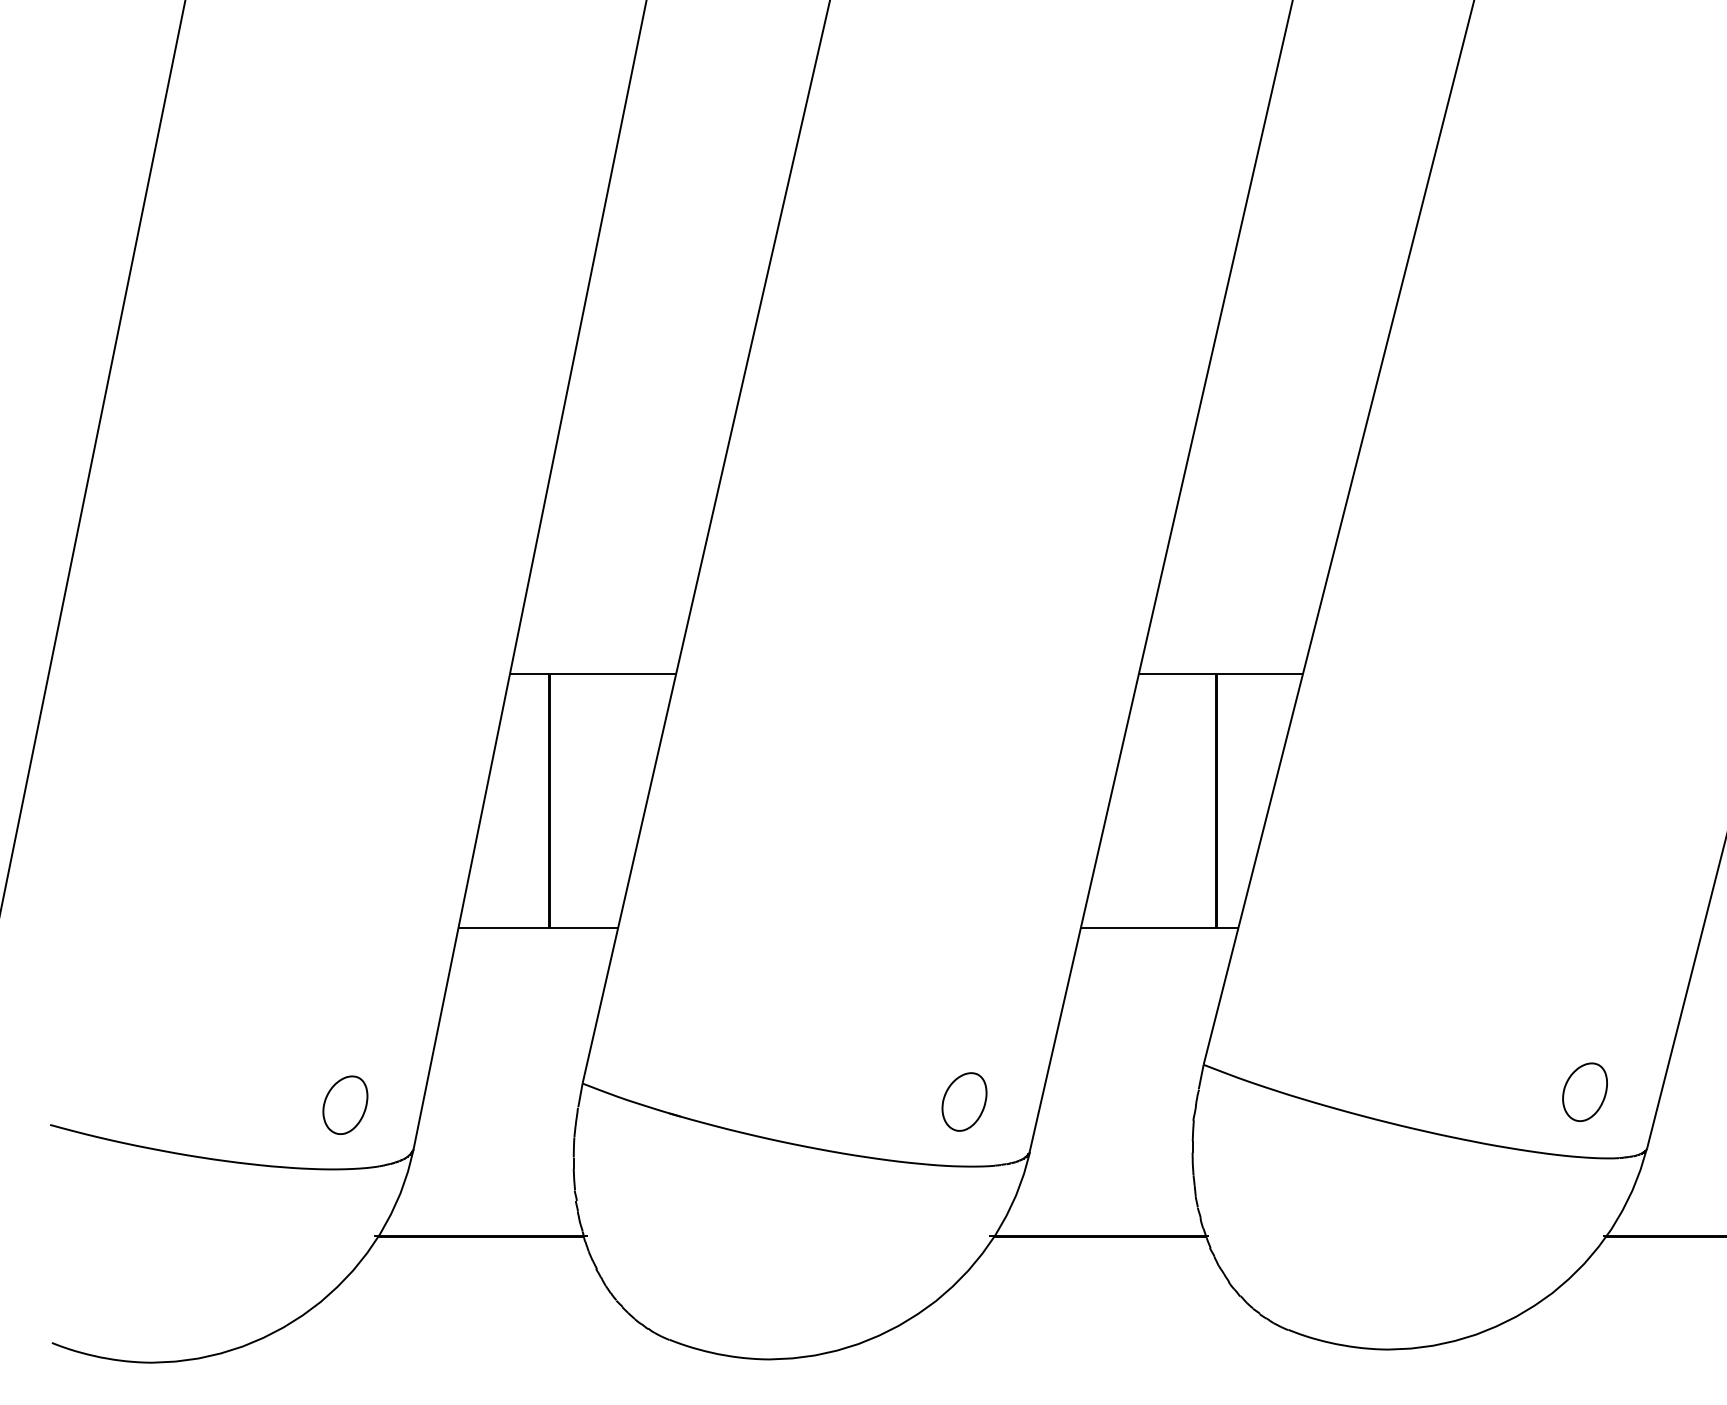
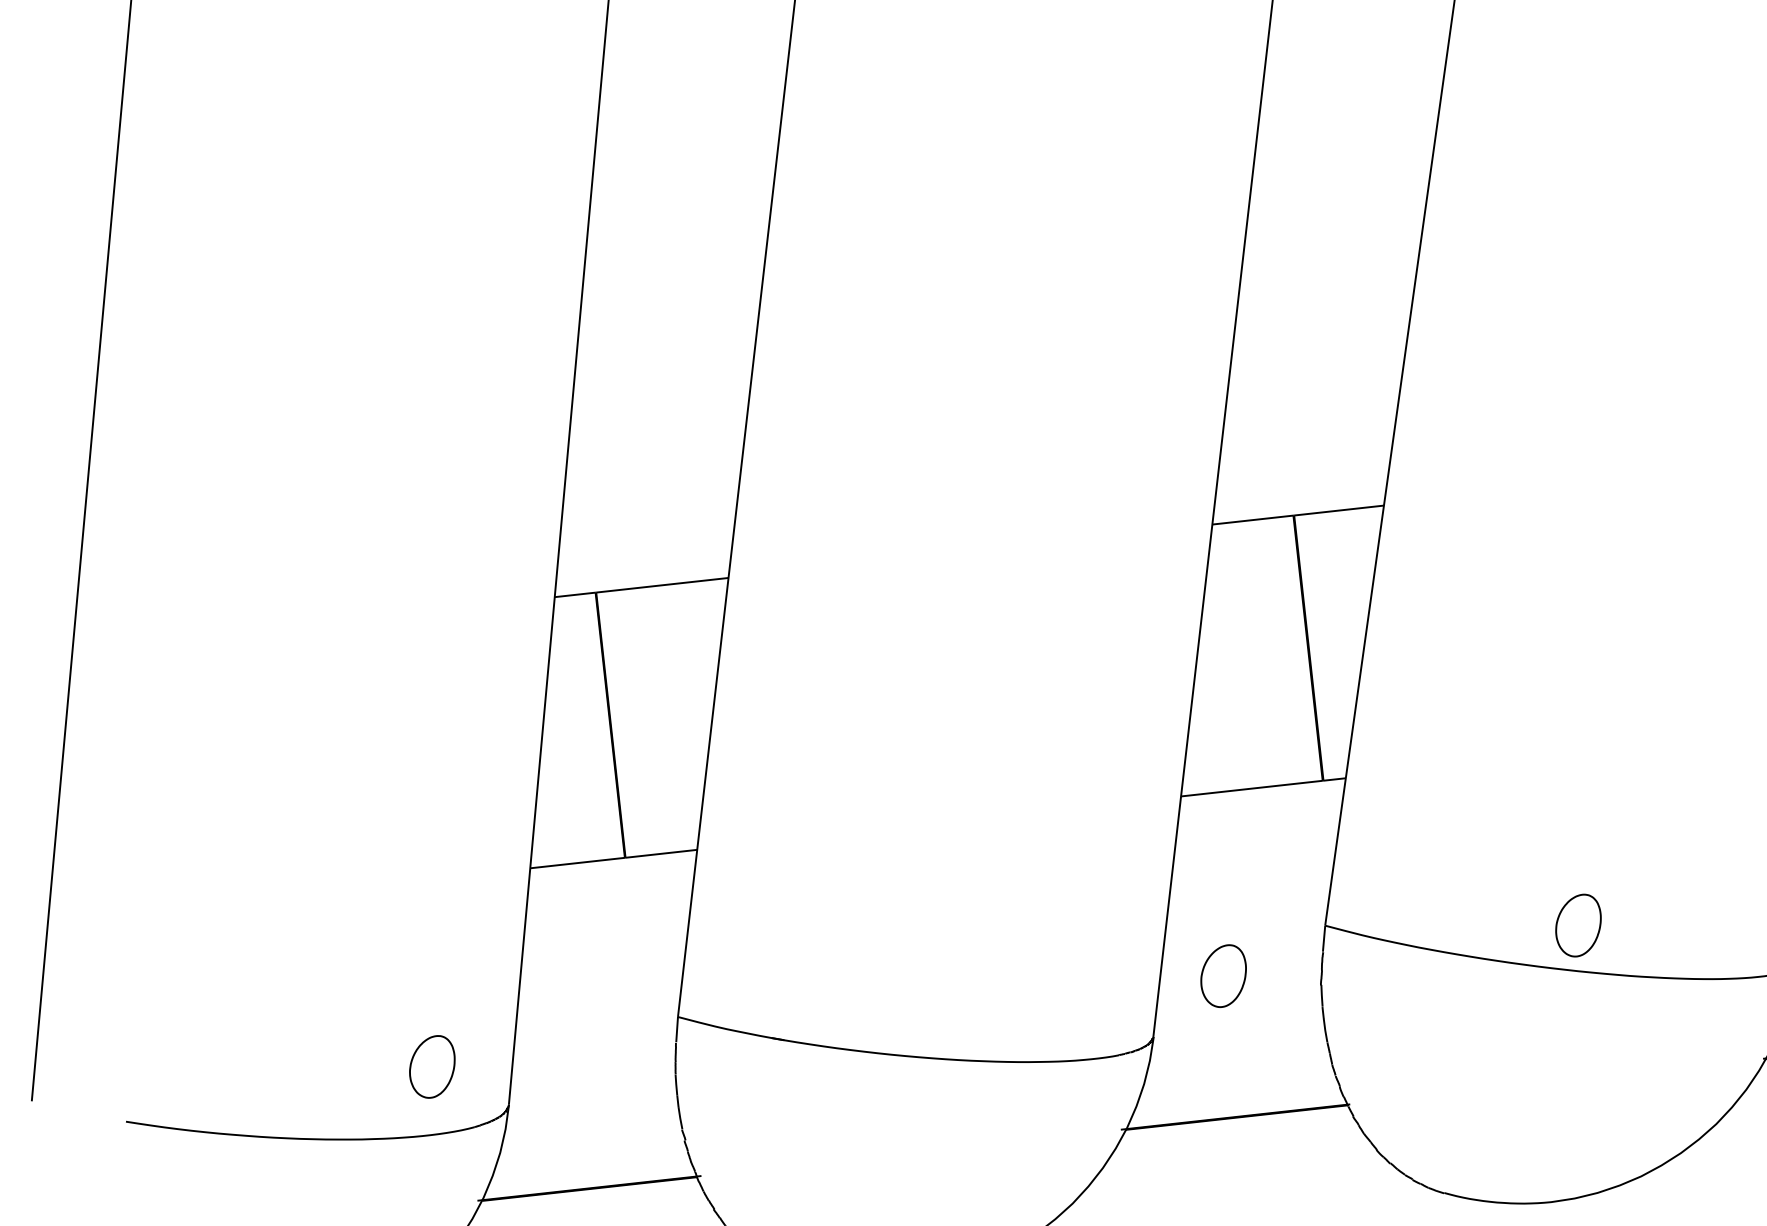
part: (1584, 1092) -> (1578, 926), moved
part: (964, 1101) -> (1223, 975), moved

